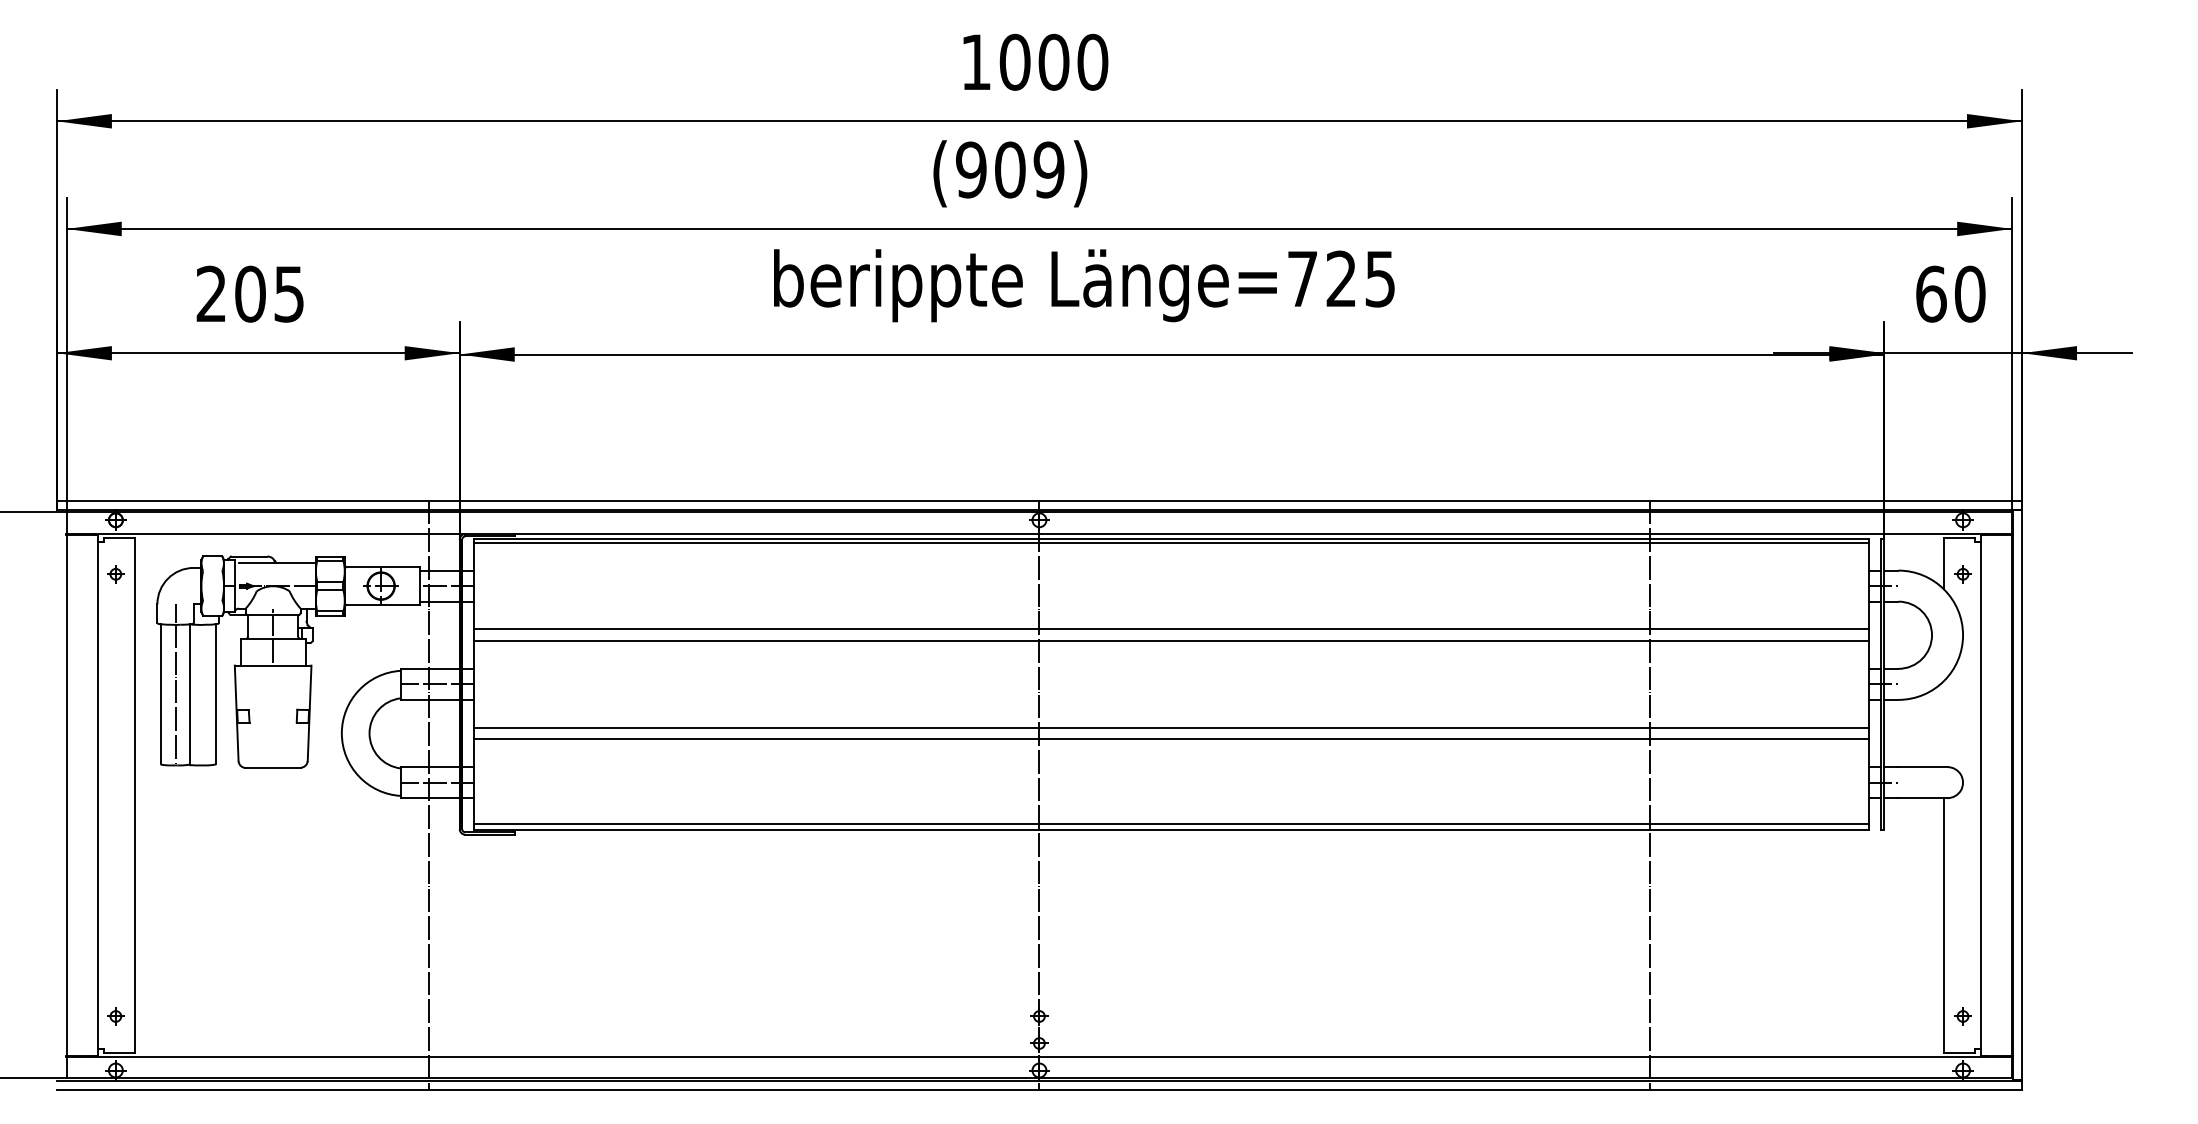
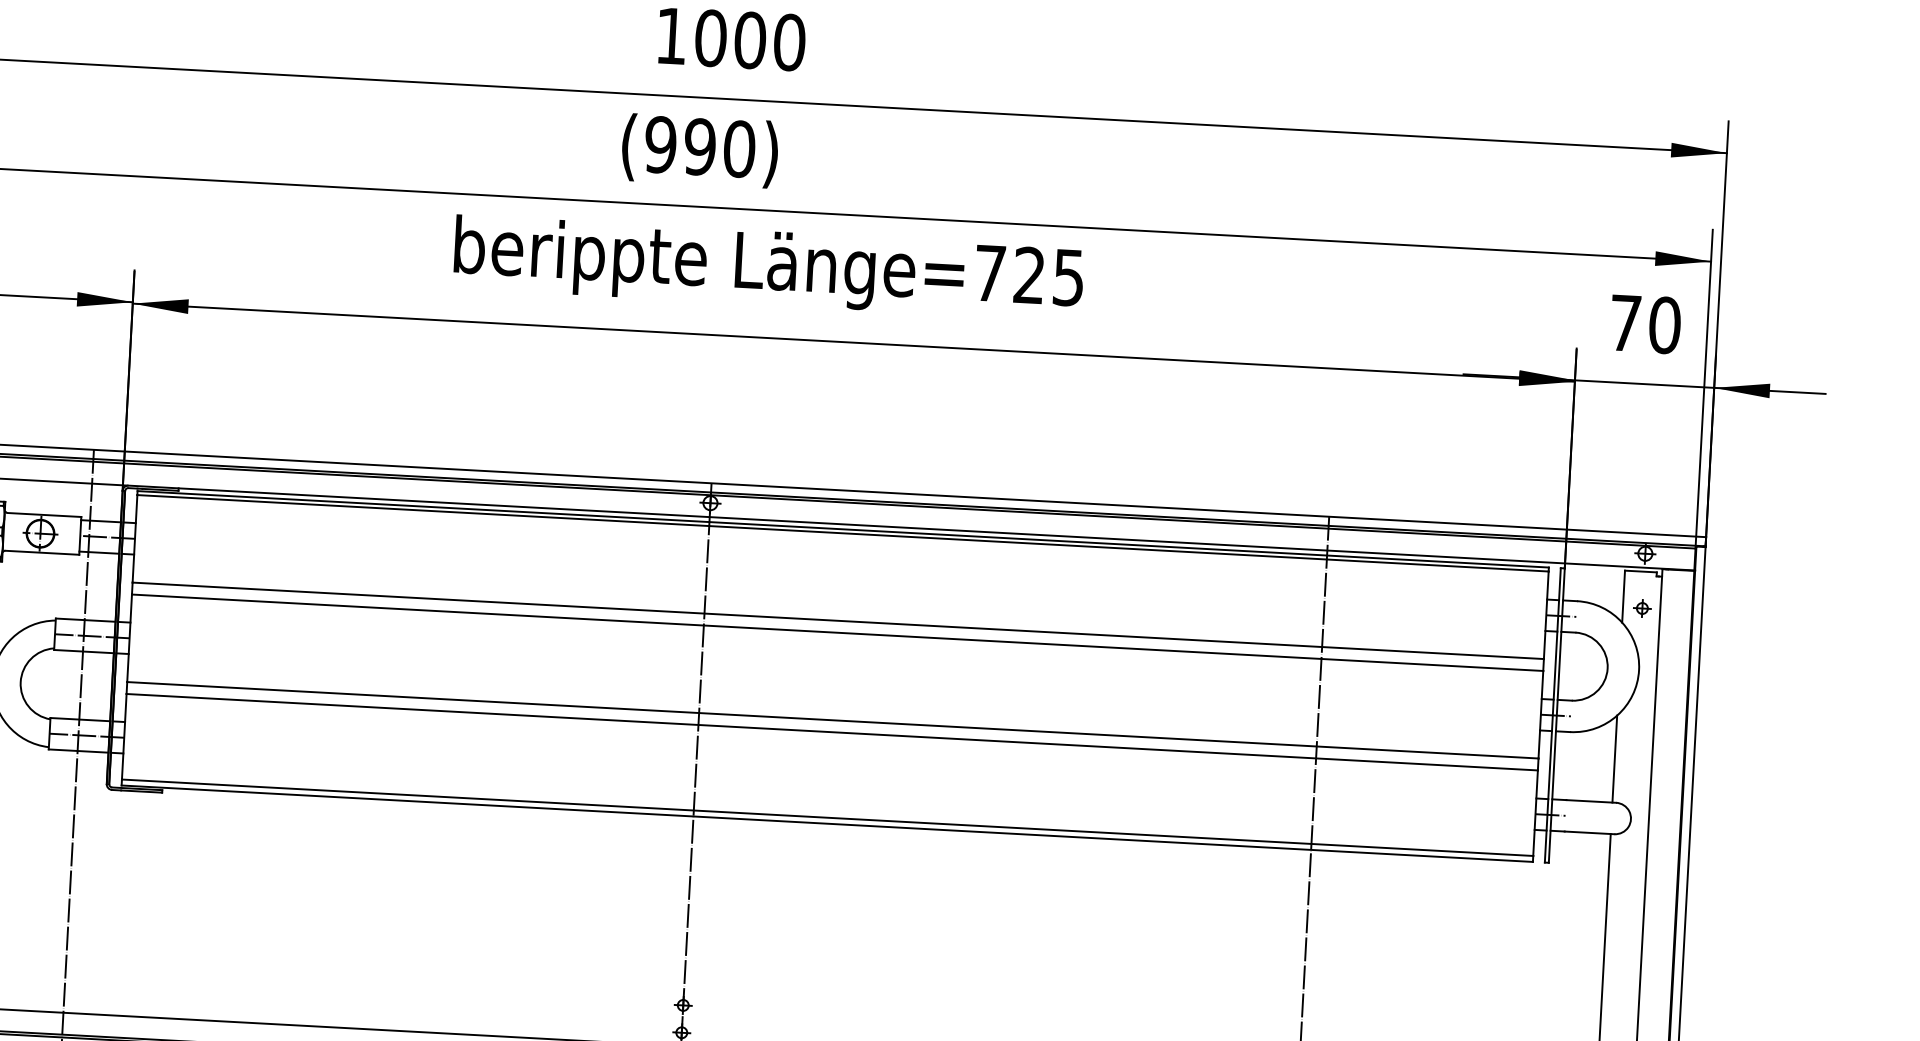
text: (1029, 169) -> (719, 147), 909 -> 990
text: (1931, 293) -> (1625, 322), 60 -> 70
line: (1943, 724) -> (1614, 759), added

